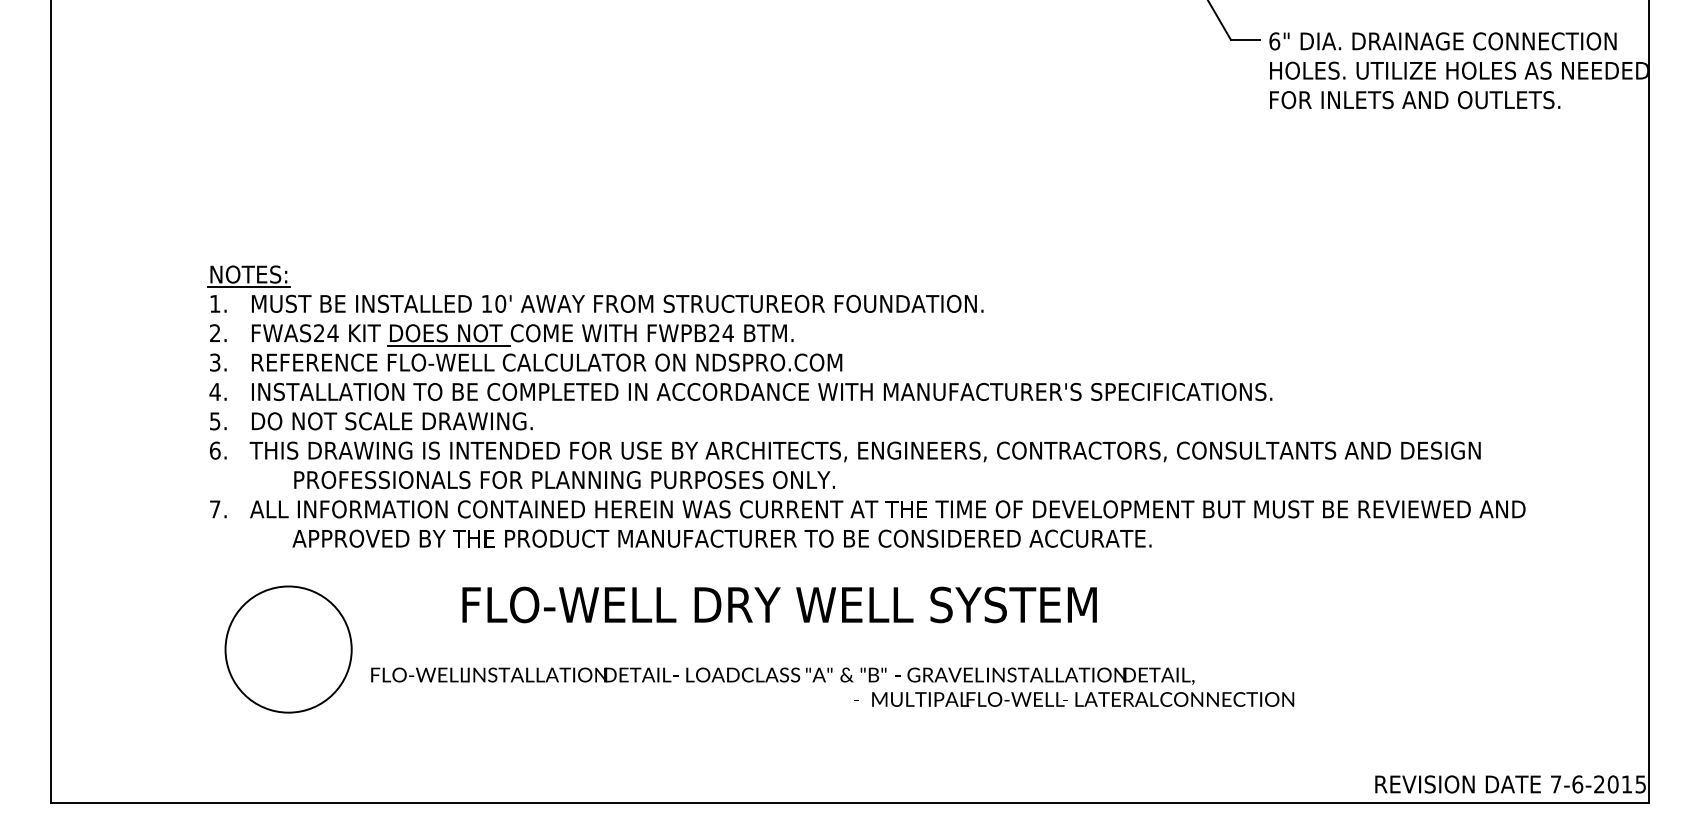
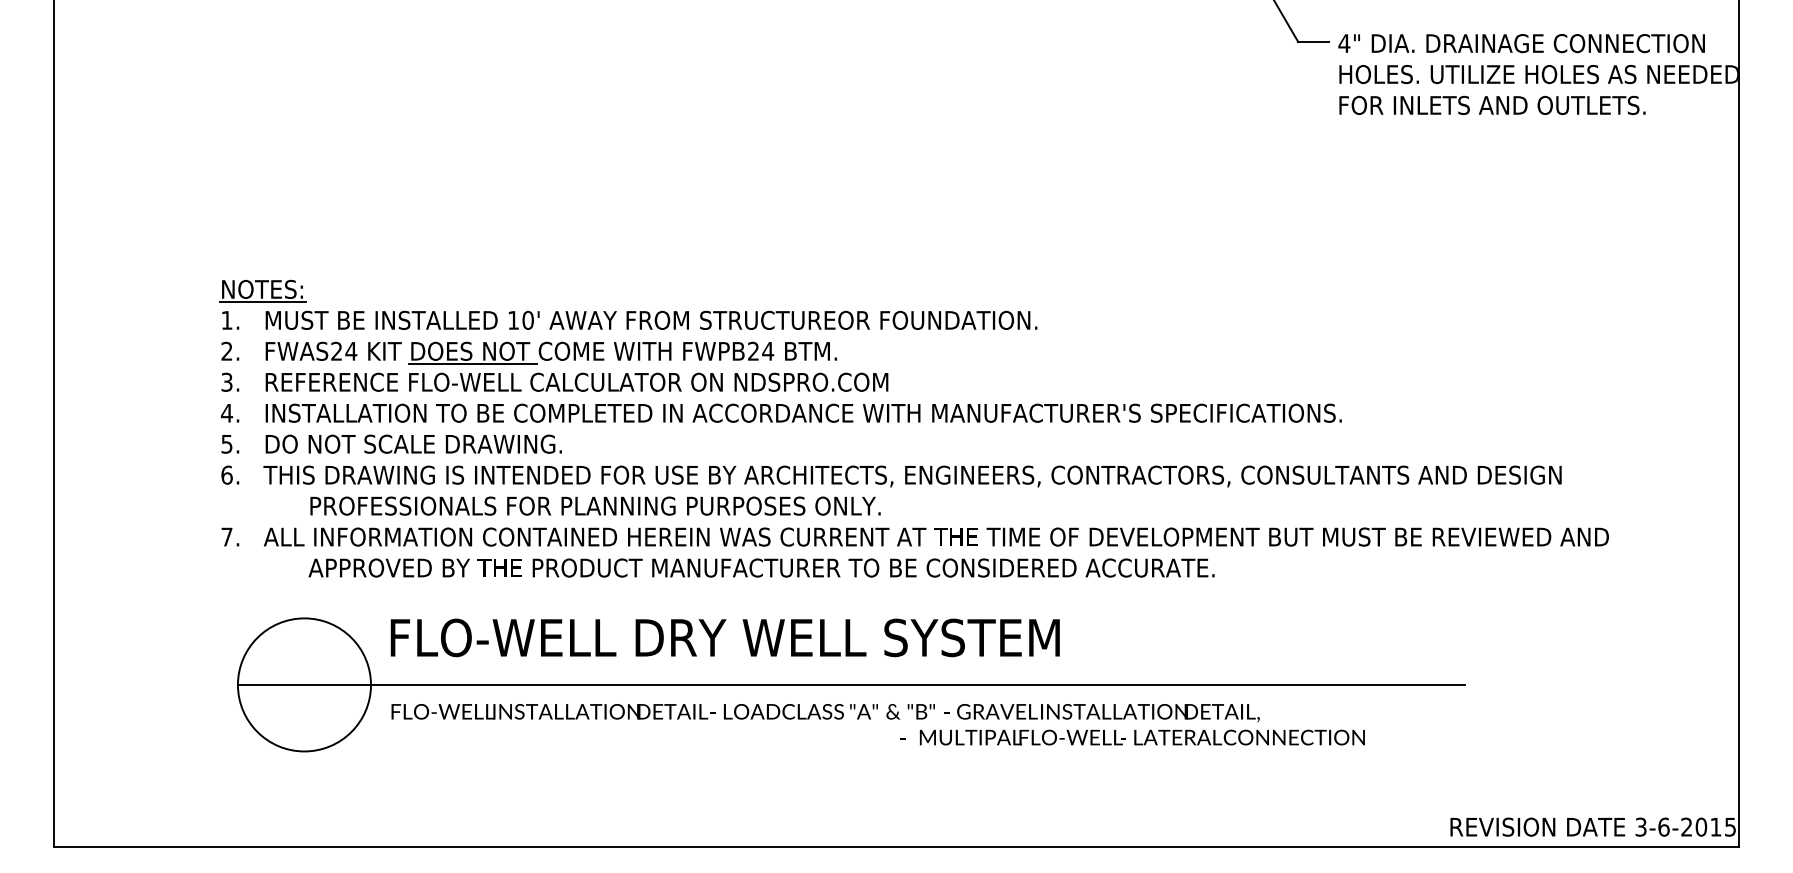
text: (1274, 41) -> (1344, 43), 6" -> 4"
text: (779, 604) -> (725, 637), moved
line: (807, 649) -> (851, 684), added
text: (1555, 784) -> (1640, 827), 7-6-2015 -> 3-6-2015

